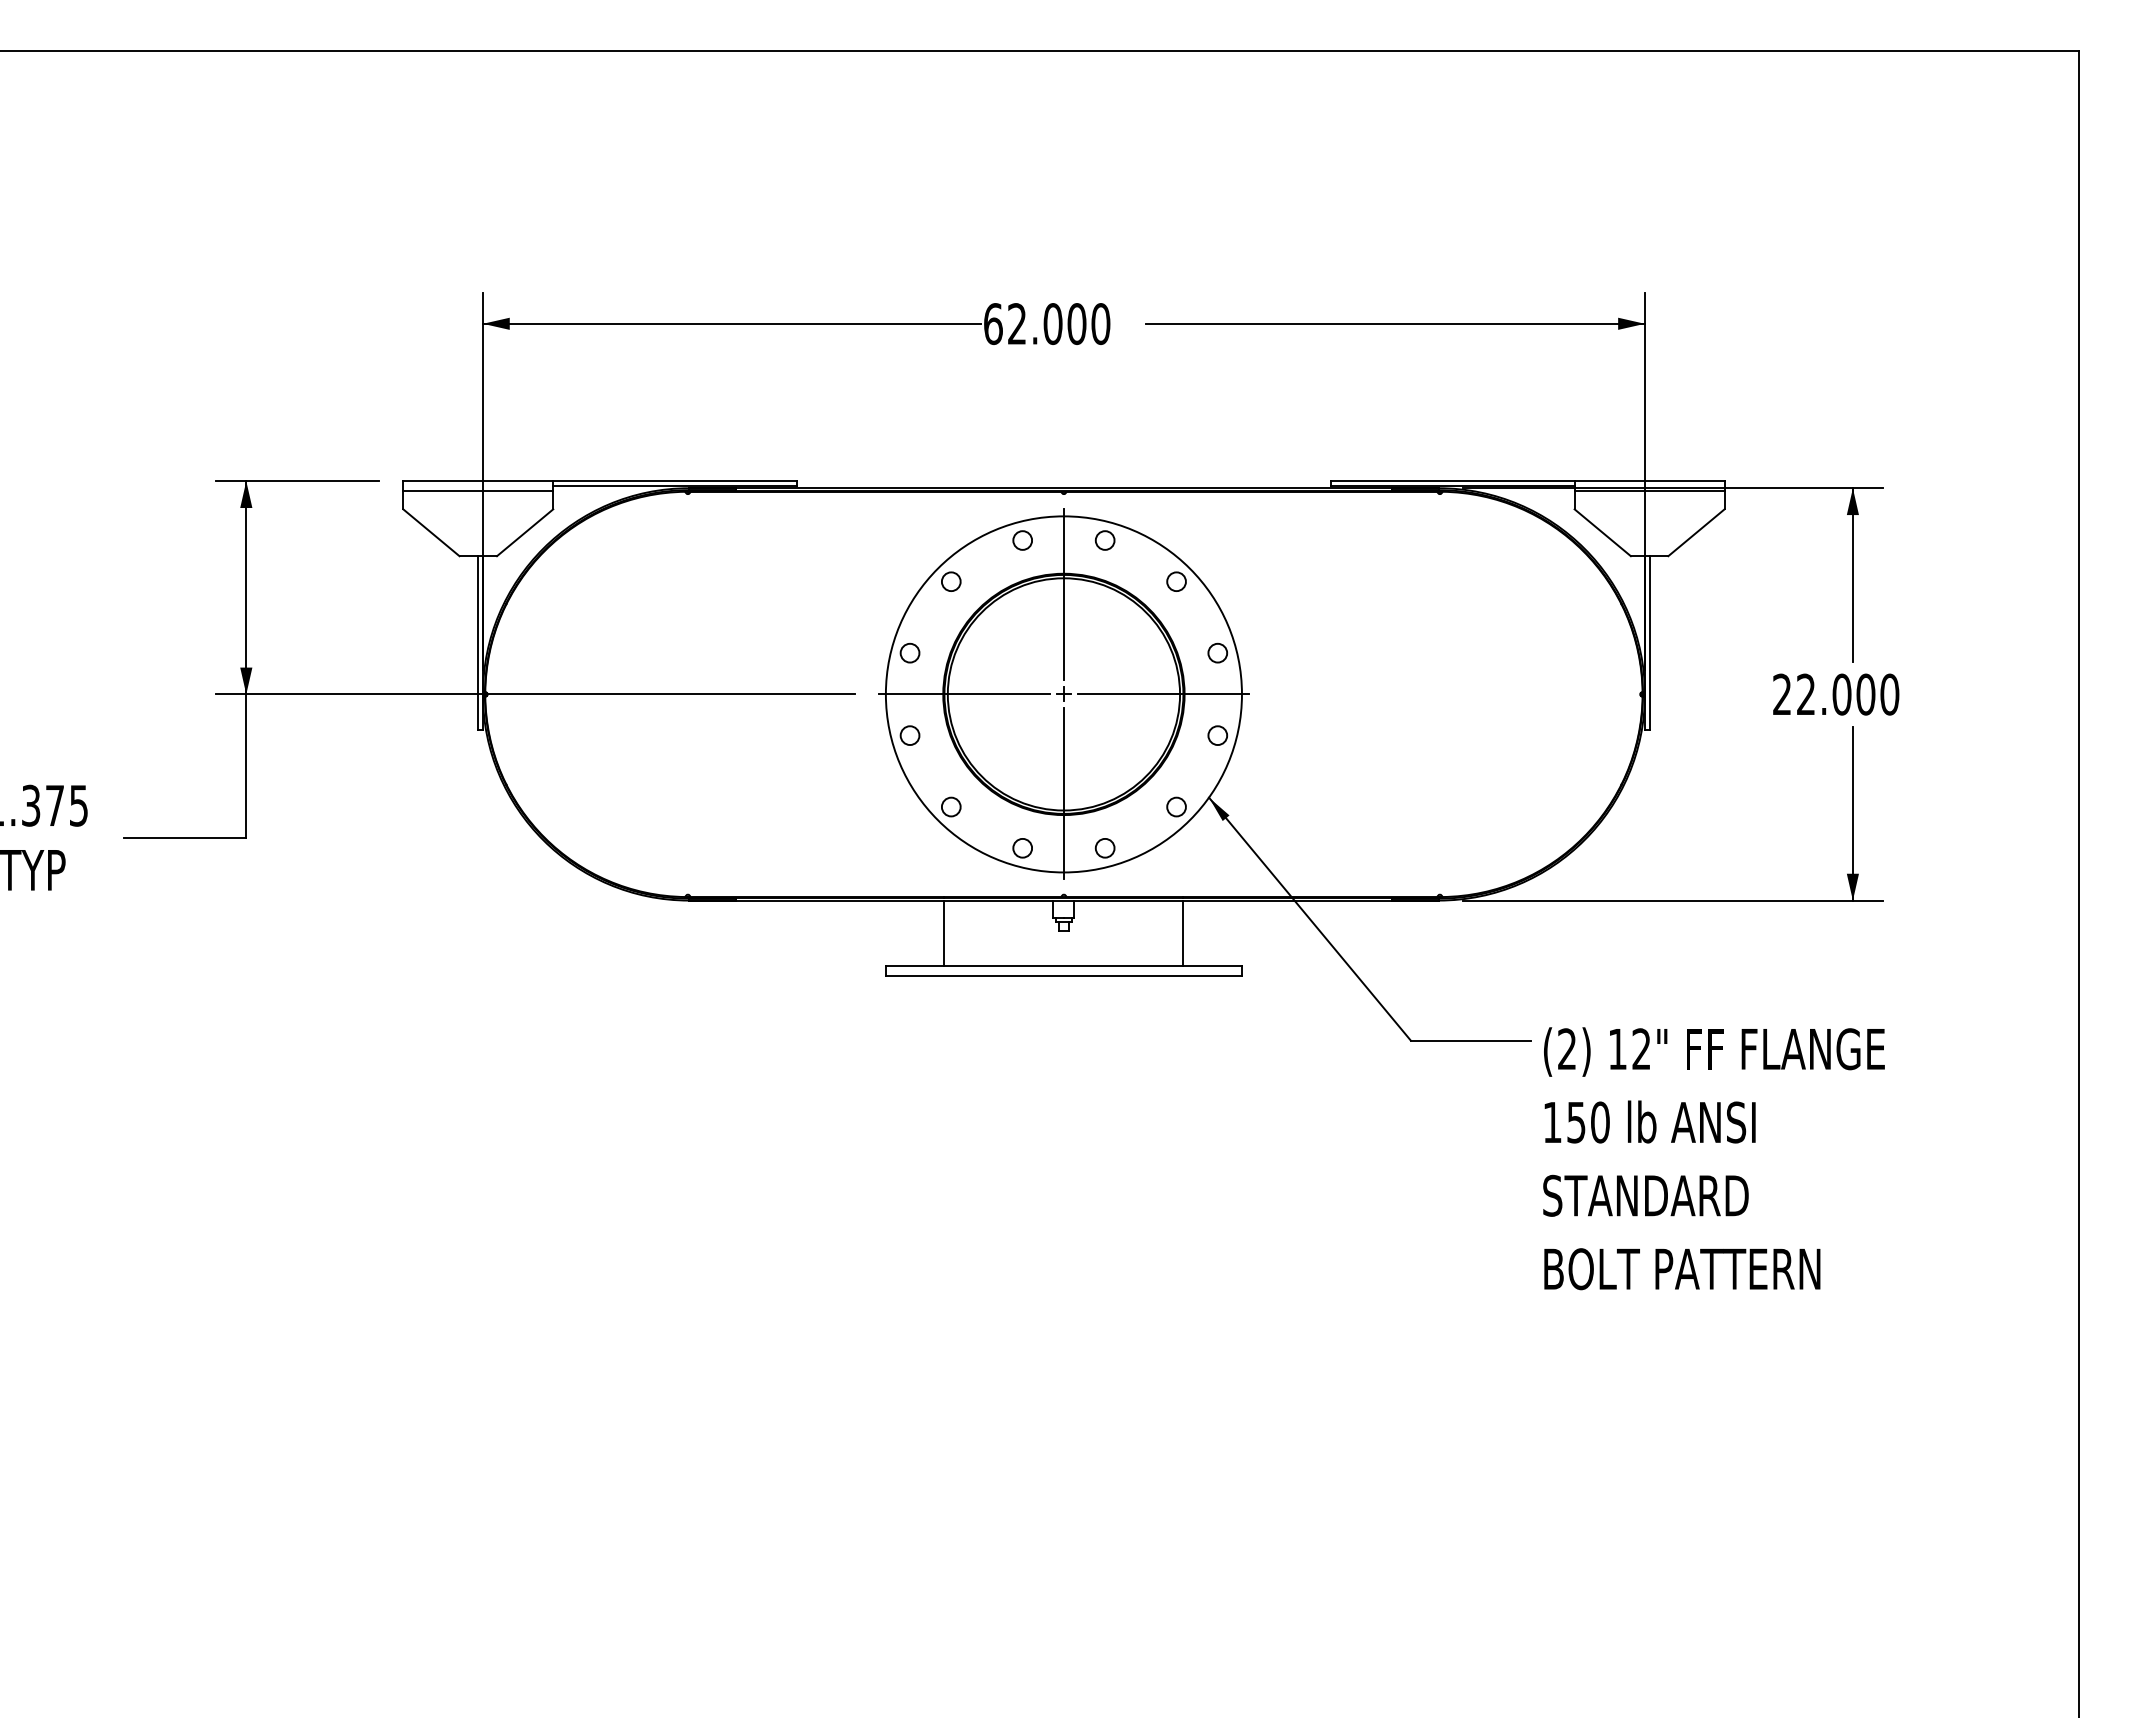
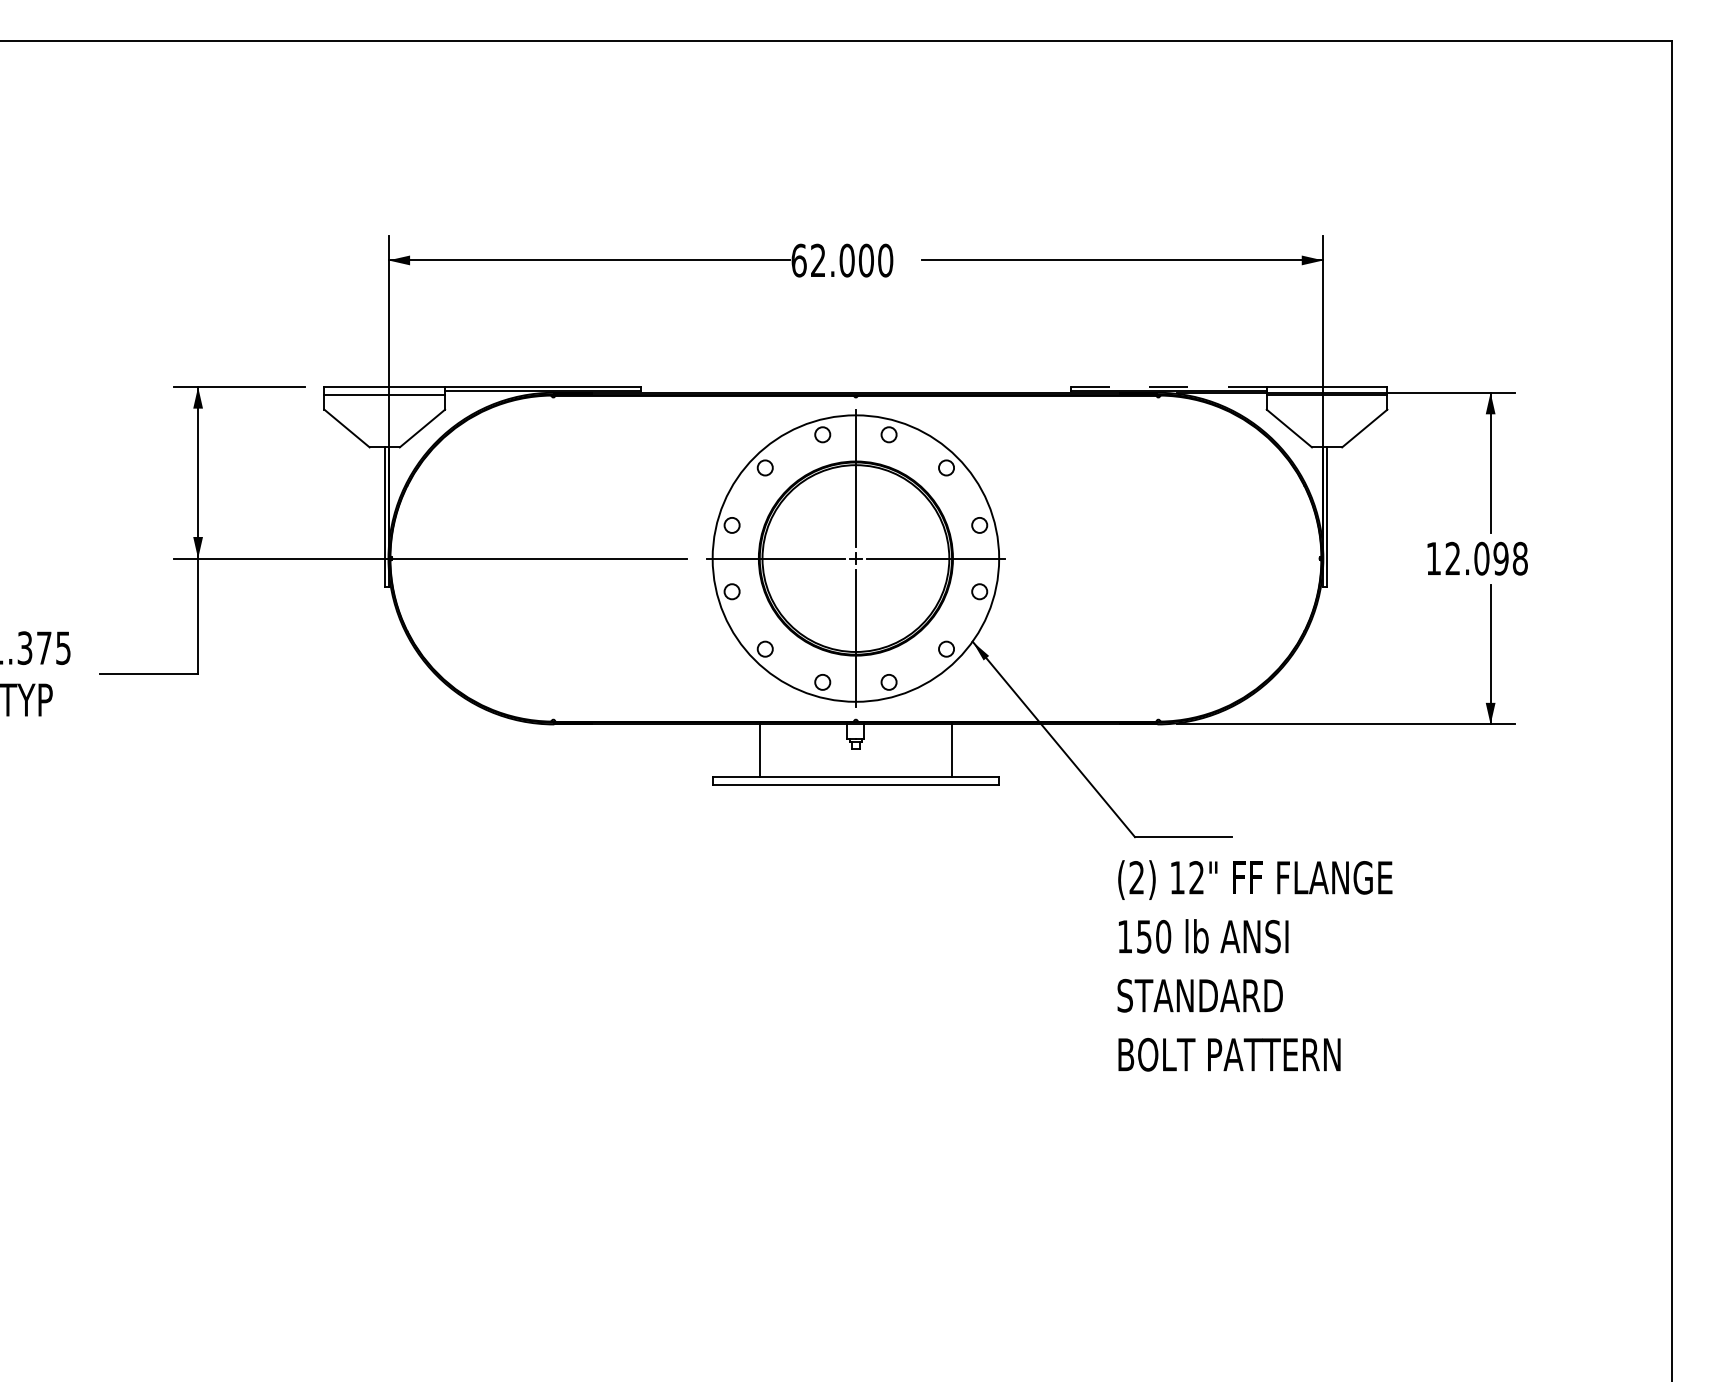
line: (1452, 481) -> (1168, 387), solid -> dashed
text: (1836, 694) -> (1477, 558), 22.000 -> 12.098
text: (1713, 1158) -> (1254, 965), moved

